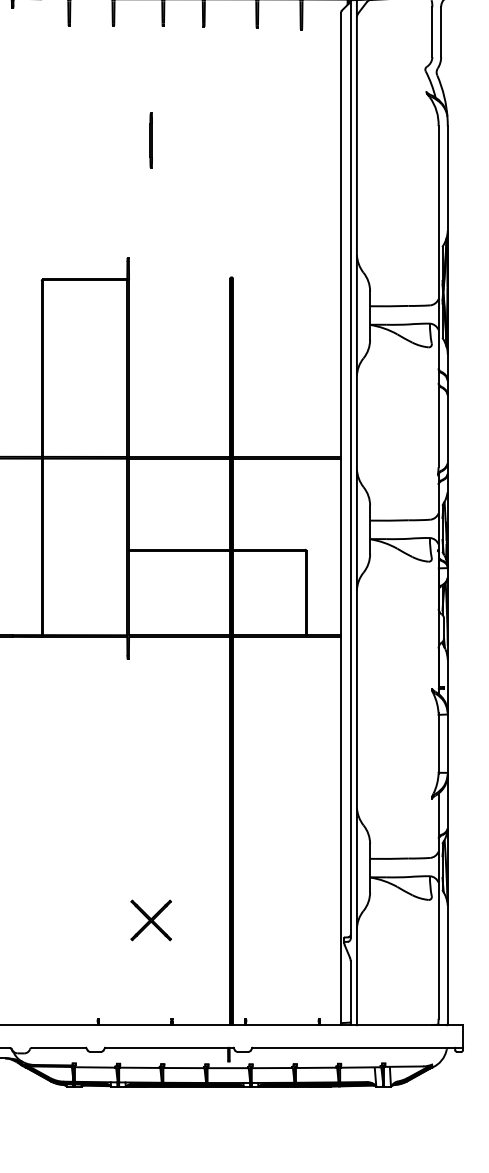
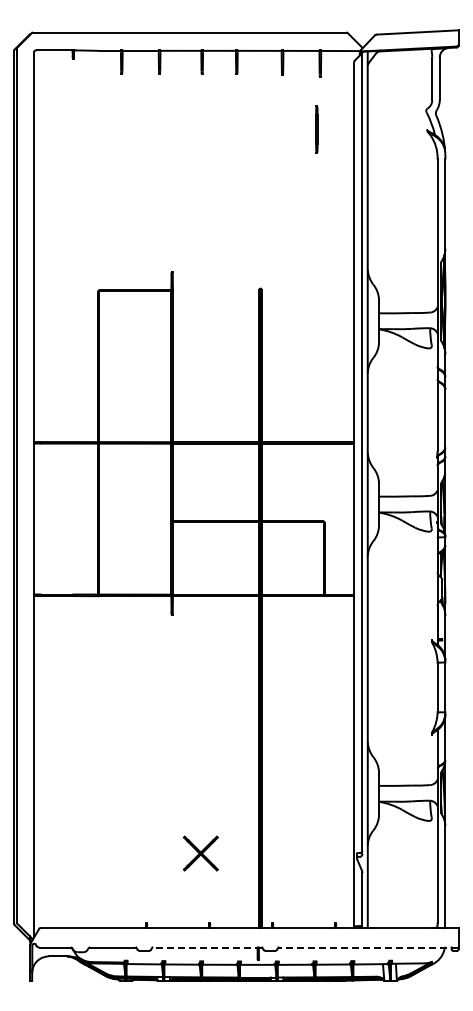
line: (150, 140) -> (316, 129), moved
part: (150, 920) -> (200, 853), moved
line: (169, 1047) -> (207, 947), solid -> dashed
line: (357, 1047) -> (368, 947), solid -> dashed

